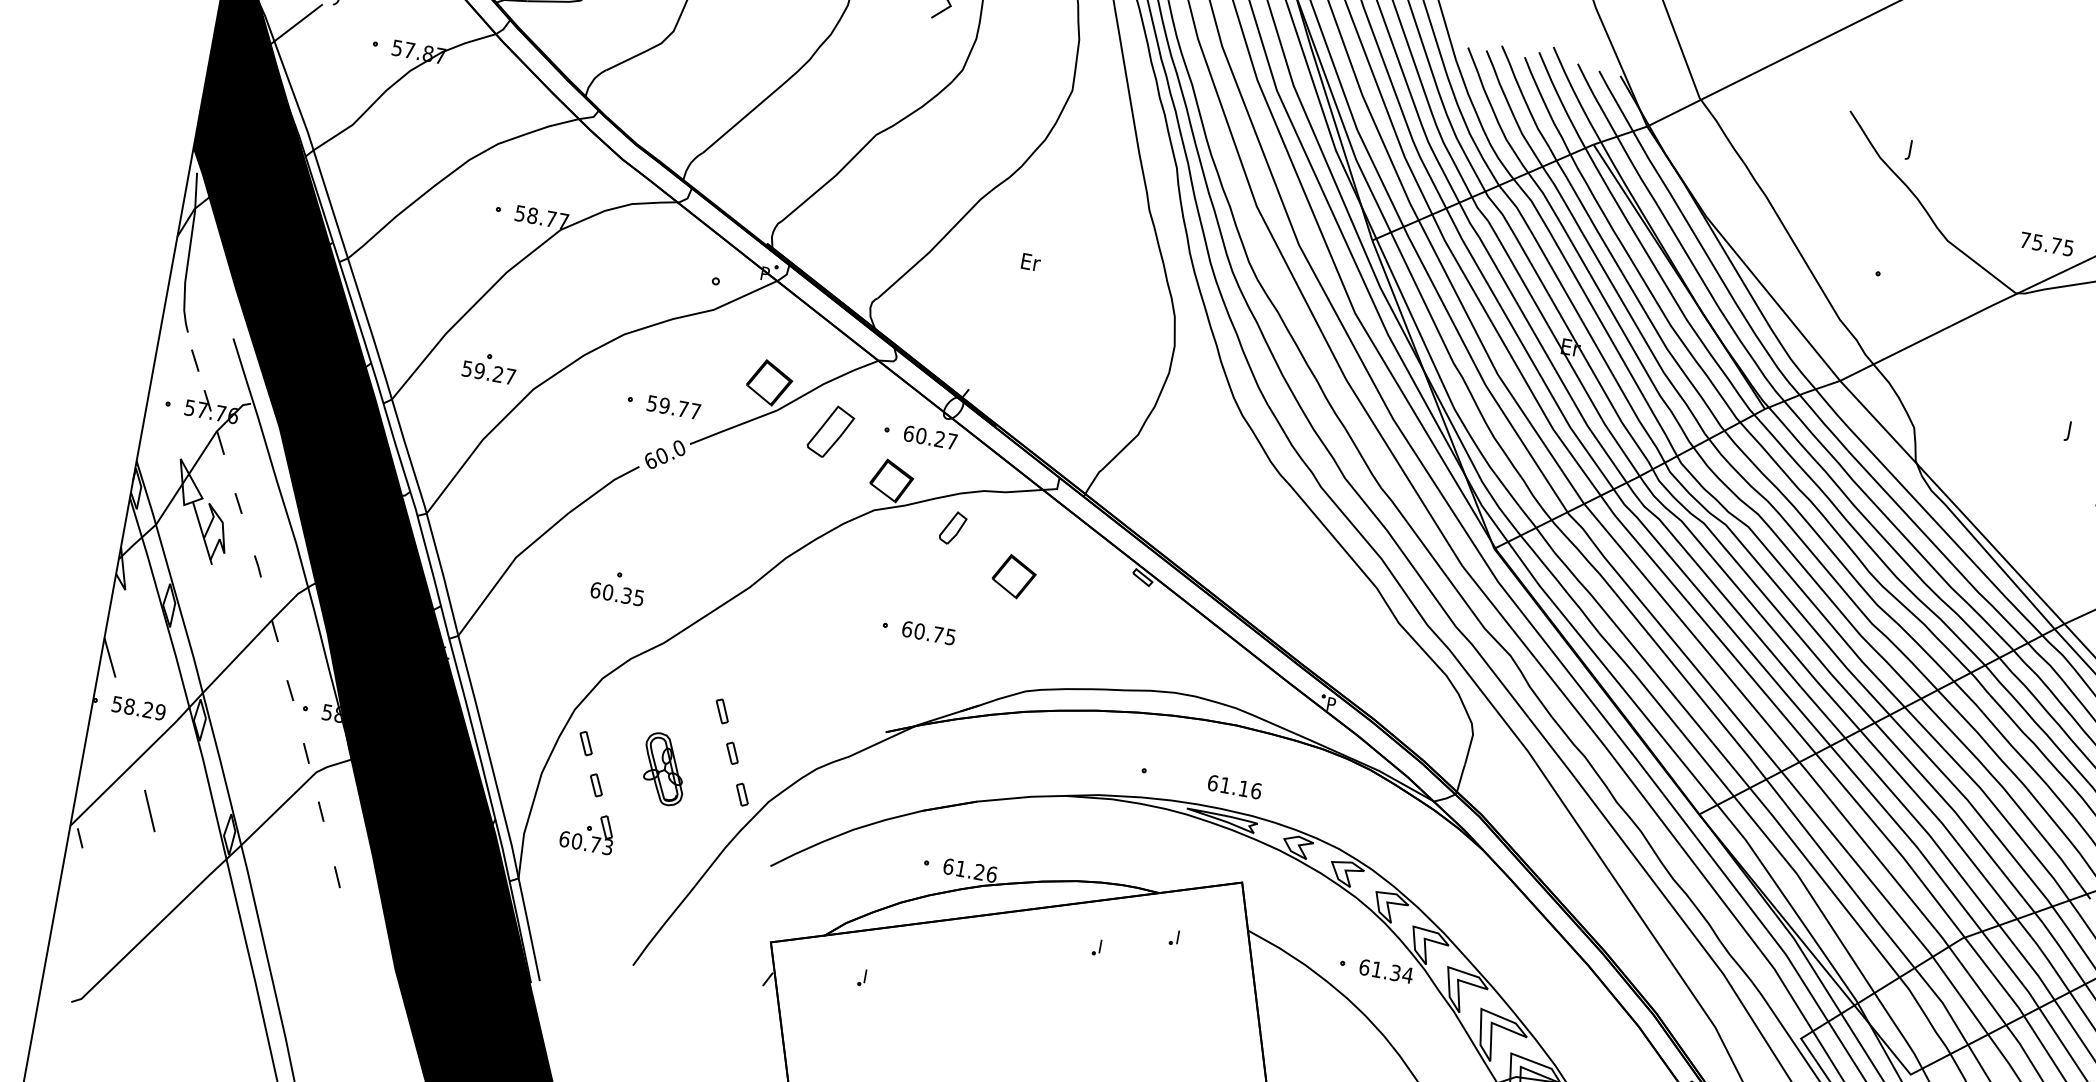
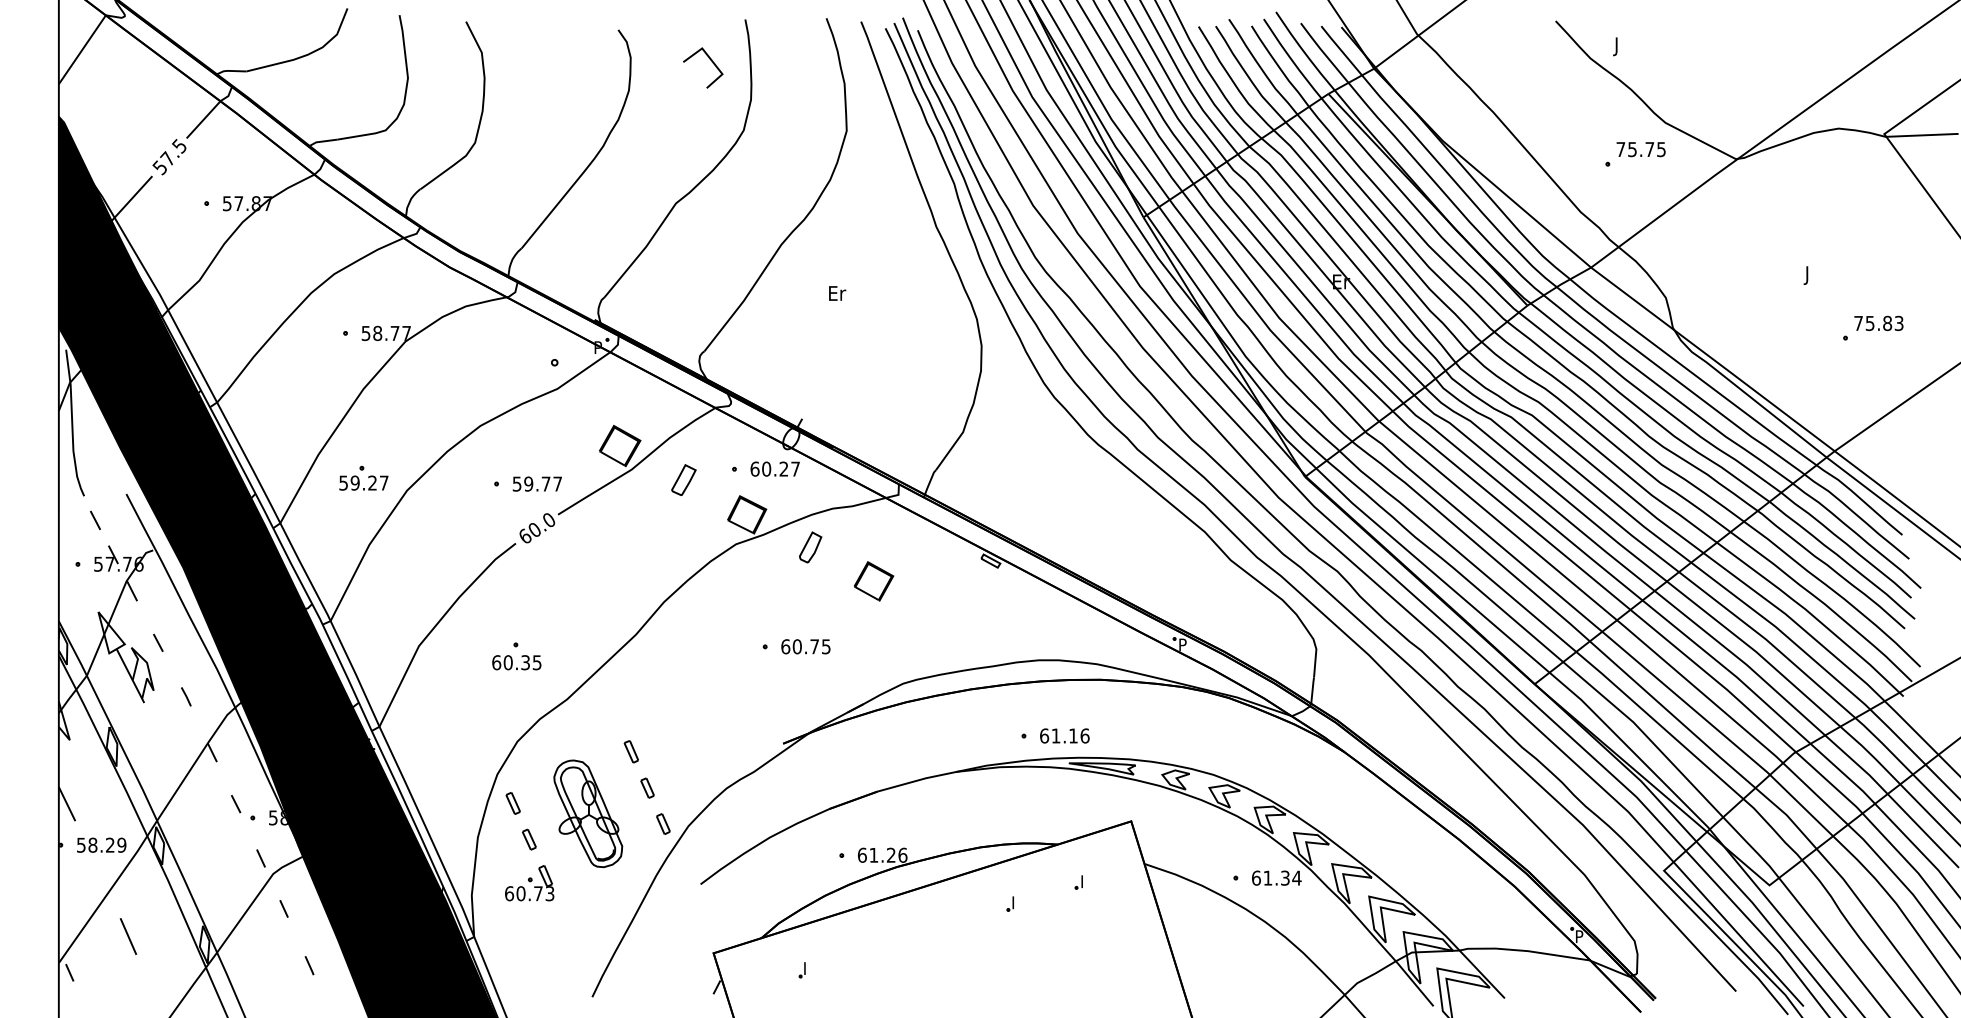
text: (2046, 244) -> (1640, 149), moved
part: (830, 430) -> (683, 479), size x0.62
part: (664, 768) -> (588, 813), size x1.67
text: (1234, 786) -> (1064, 735), moved

